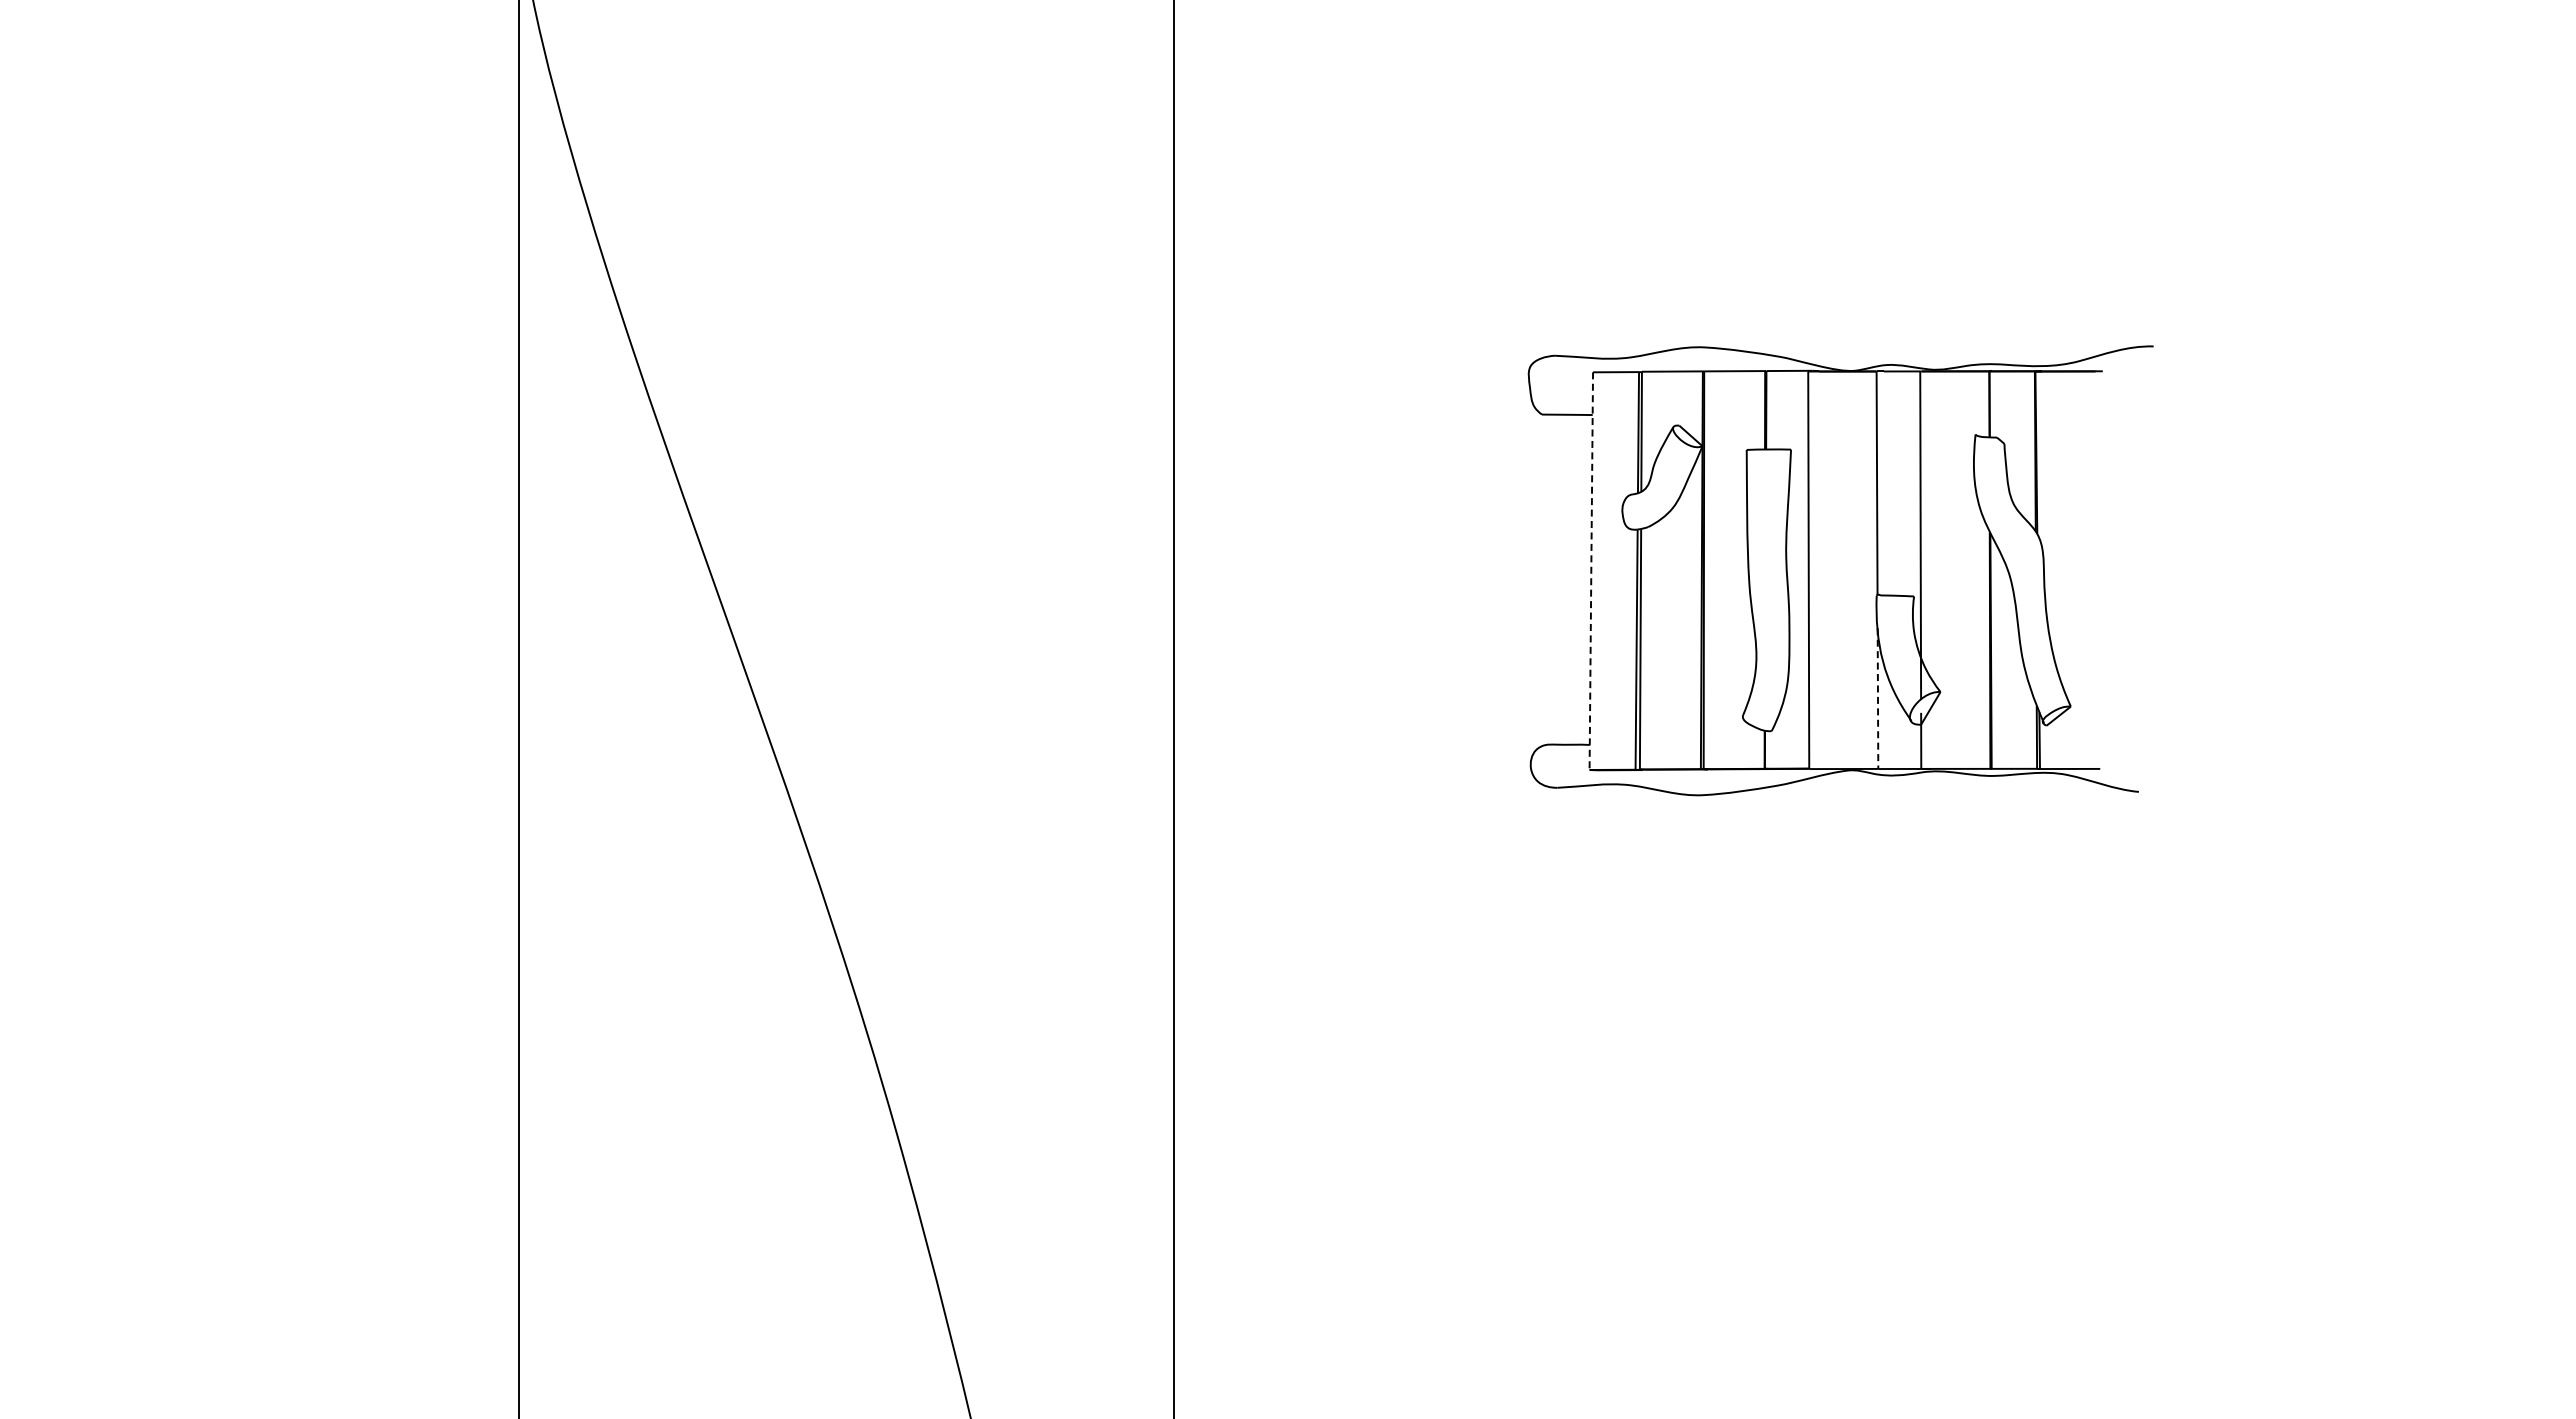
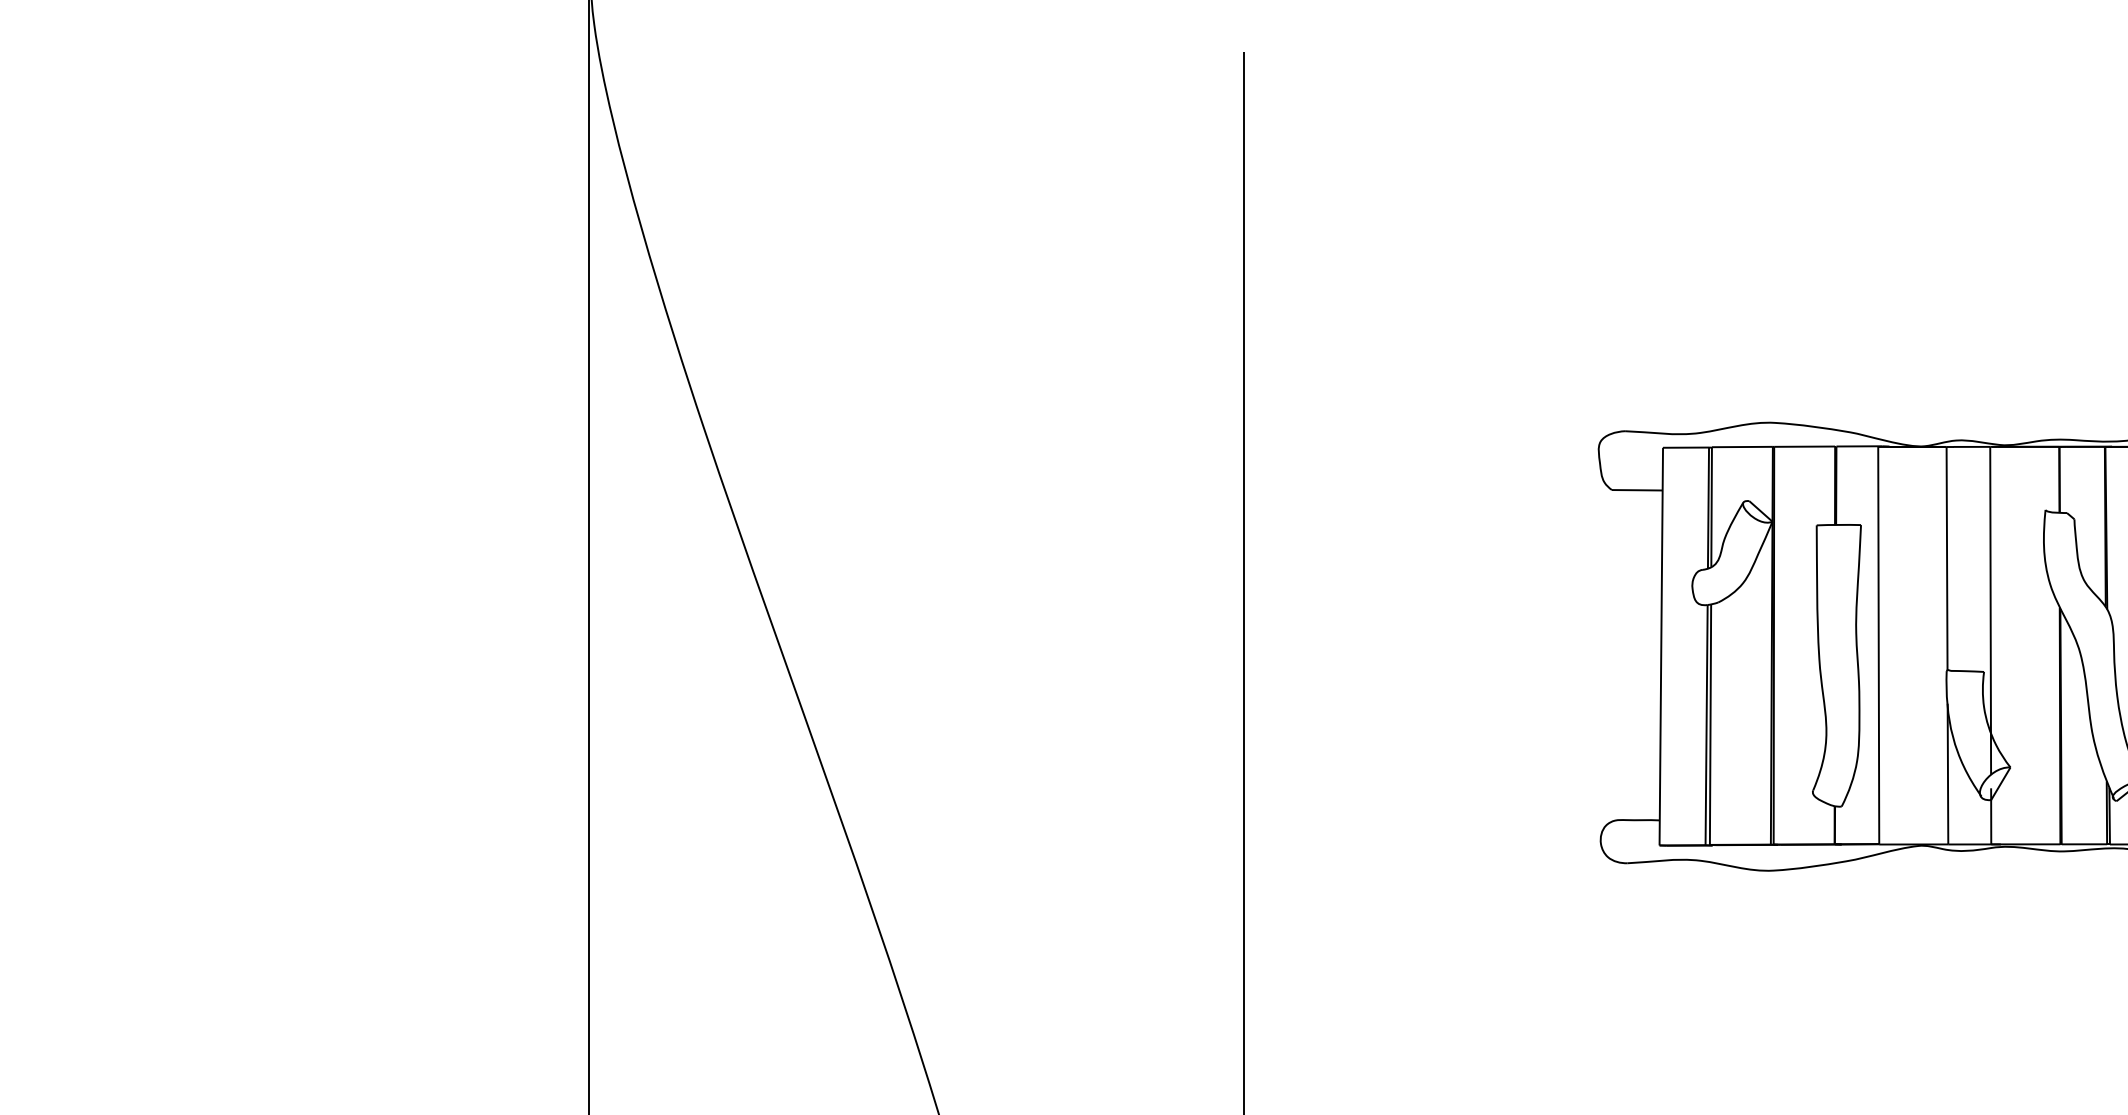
line: (1591, 571) -> (1661, 646), dashed -> solid
line: (1877, 699) -> (1947, 774), dashed -> solid

